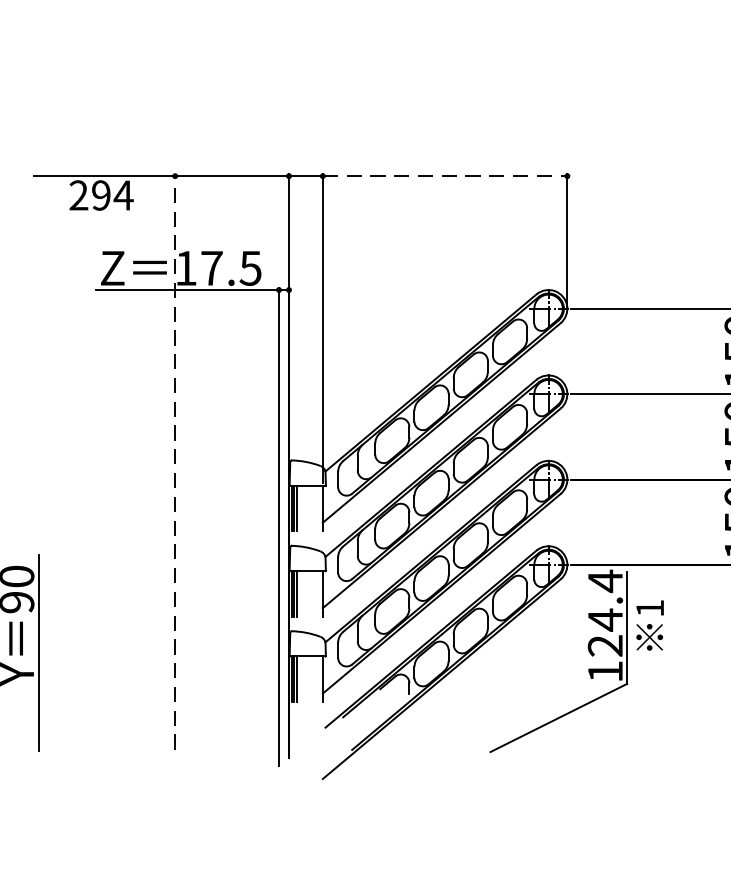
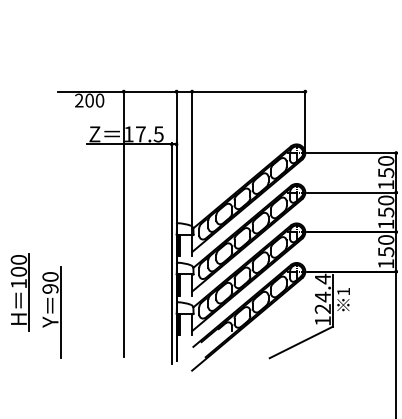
line: (444, 175) -> (248, 91), dashed -> solid
text: (111, 195) -> (94, 100), 294 -> 200
line: (174, 461) -> (123, 223), dashed -> solid

